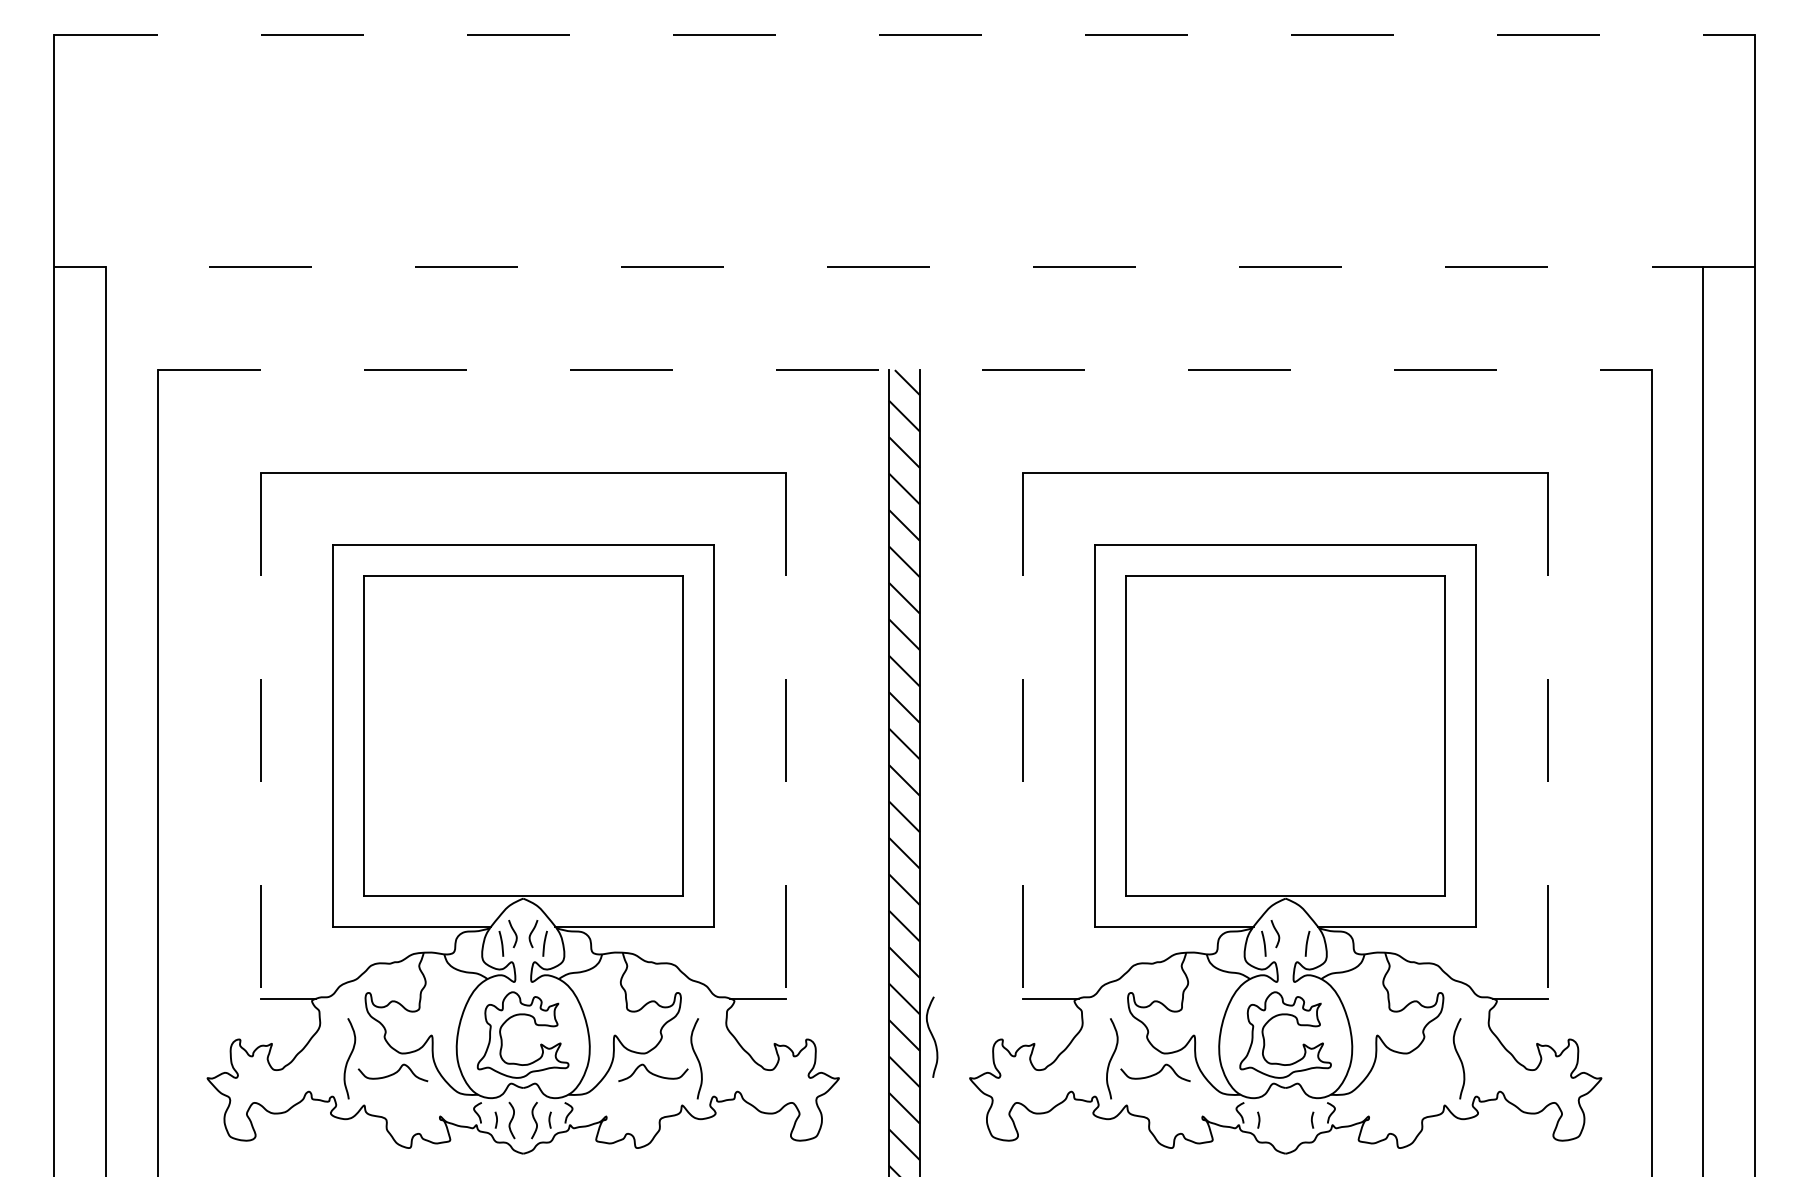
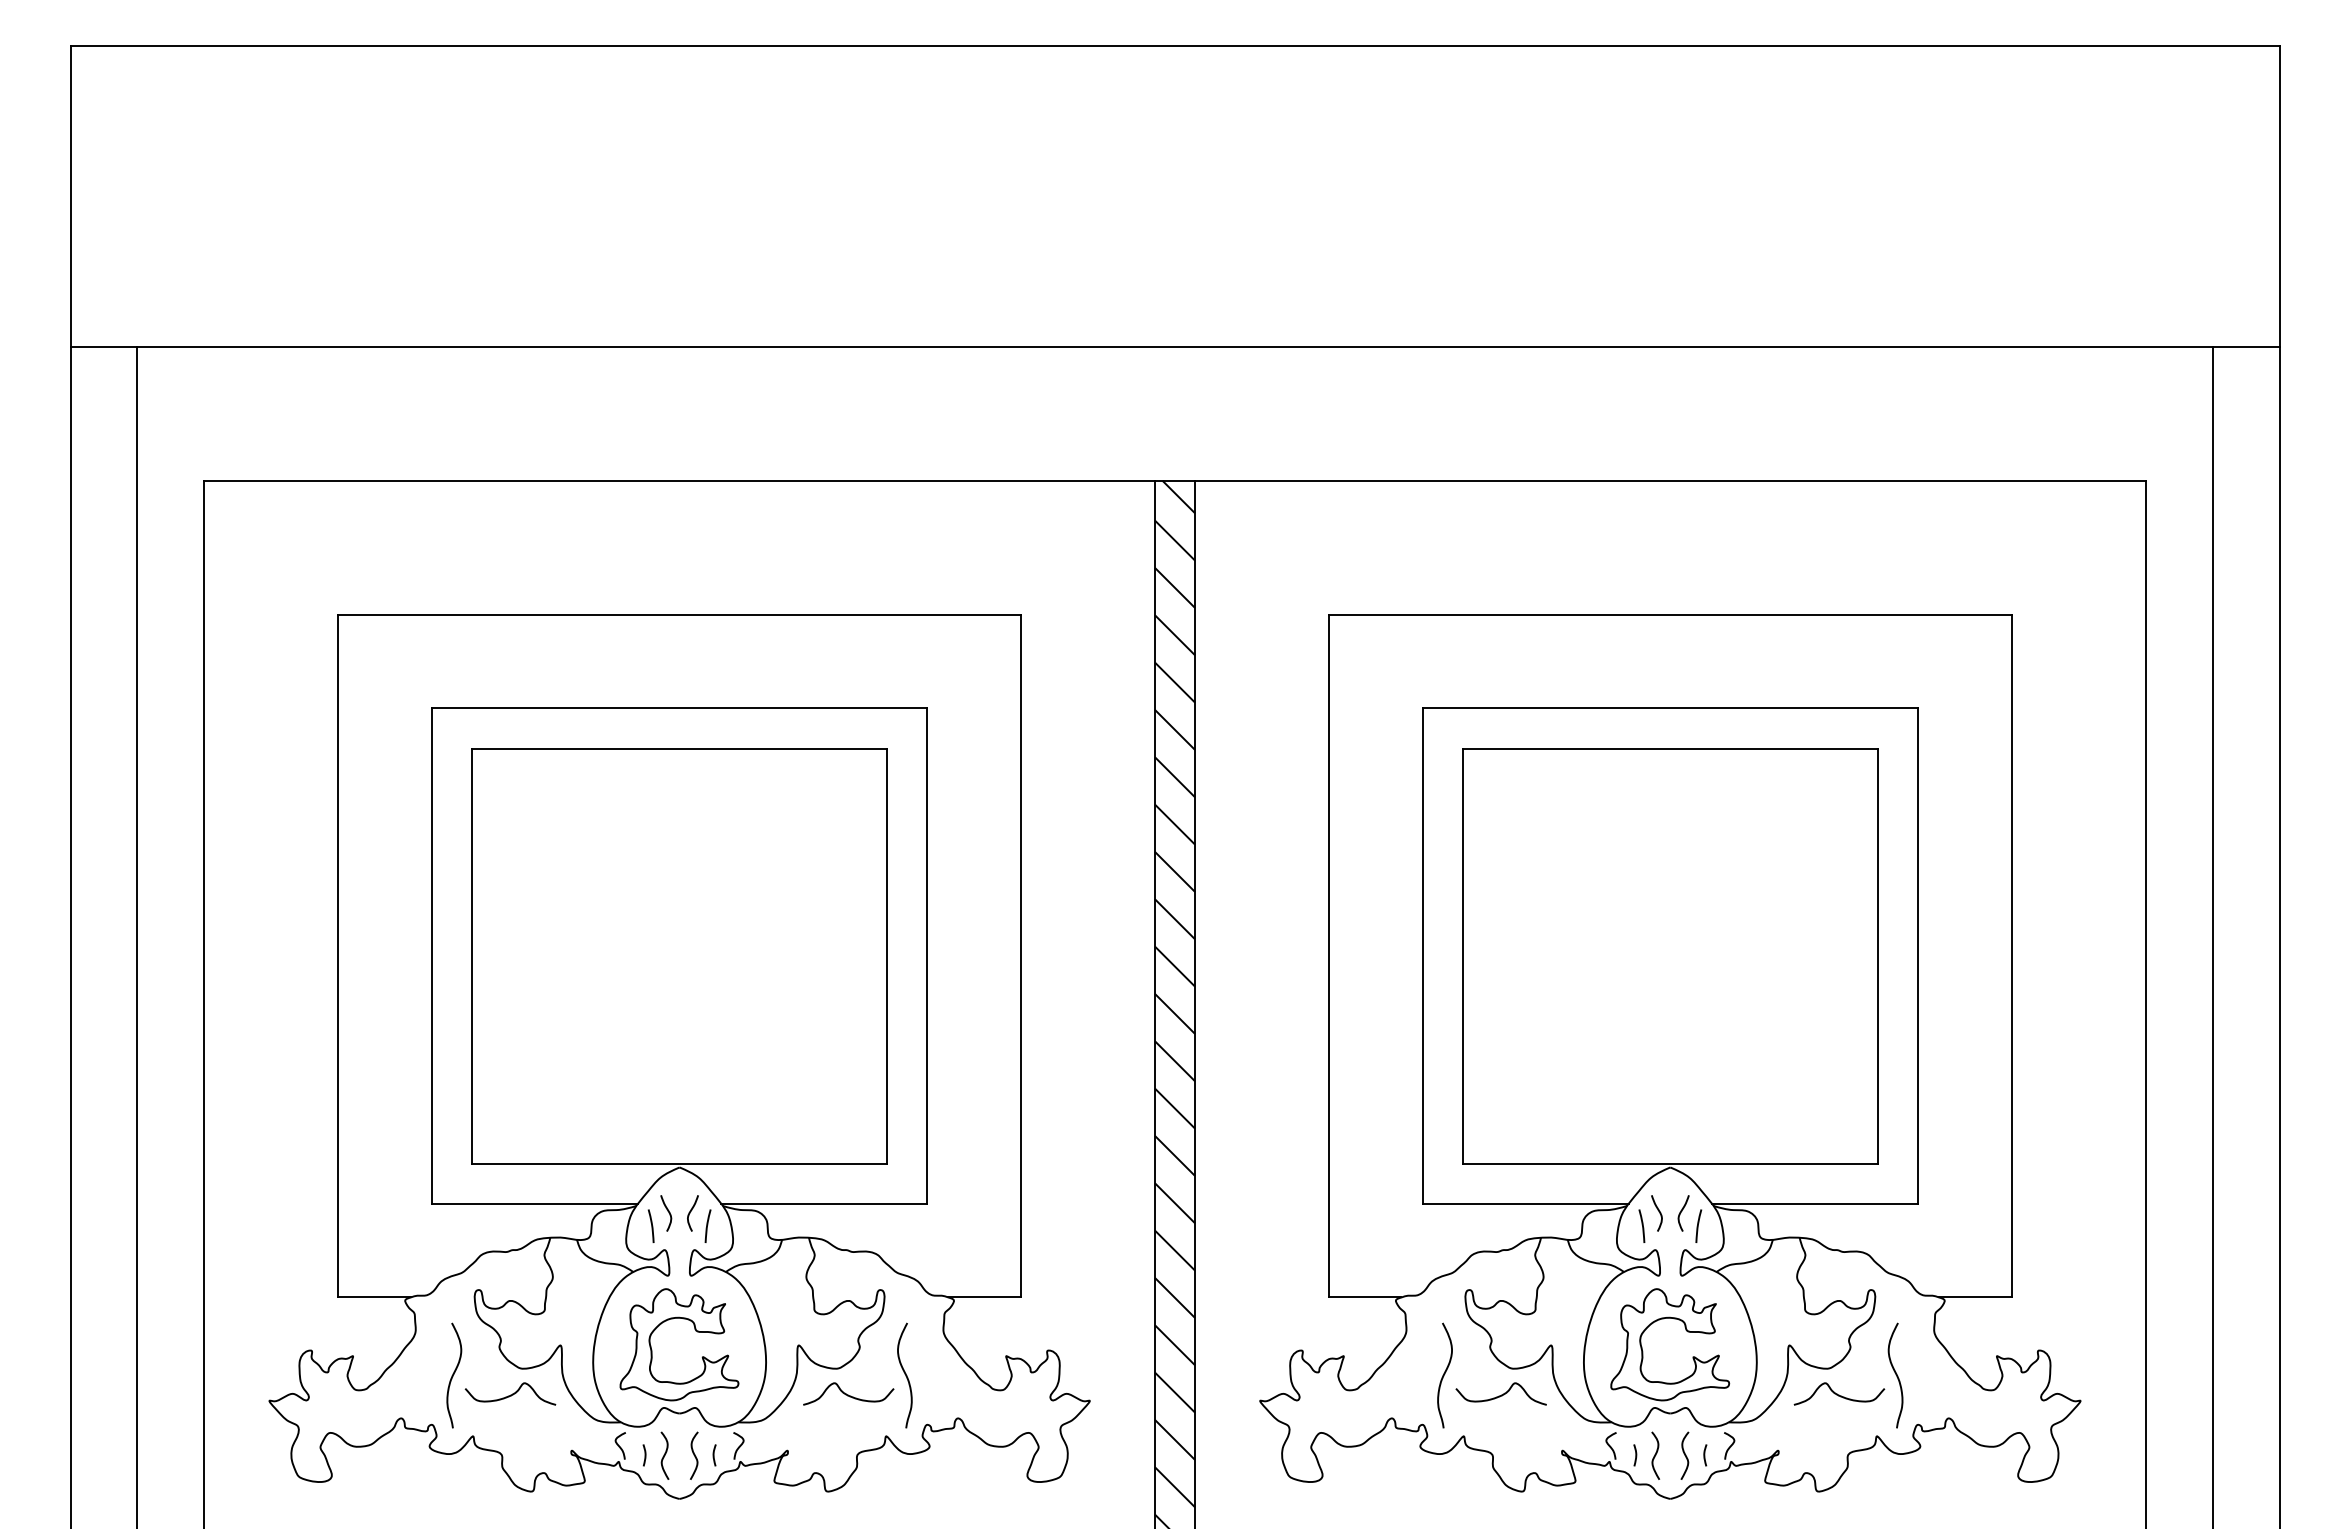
line: (904, 35) -> (1175, 45), dashed -> solid
line: (904, 266) -> (1175, 346), dashed -> solid
line: (904, 369) -> (1175, 480), dashed -> solid
line: (260, 736) -> (338, 956), dashed -> solid
line: (786, 736) -> (1021, 956), dashed -> solid
line: (1022, 736) -> (1328, 956), dashed -> solid
line: (1548, 736) -> (2011, 956), dashed -> solid
curve: (1294, 934) -> (1681, 1213), added
curve: (931, 1036) -> (1210, 1346), removed
curve: (1415, 1073) -> (1839, 1394), added
curve: (1274, 1120) -> (1655, 1455), added
curve: (1296, 1120) -> (1684, 1455), added

